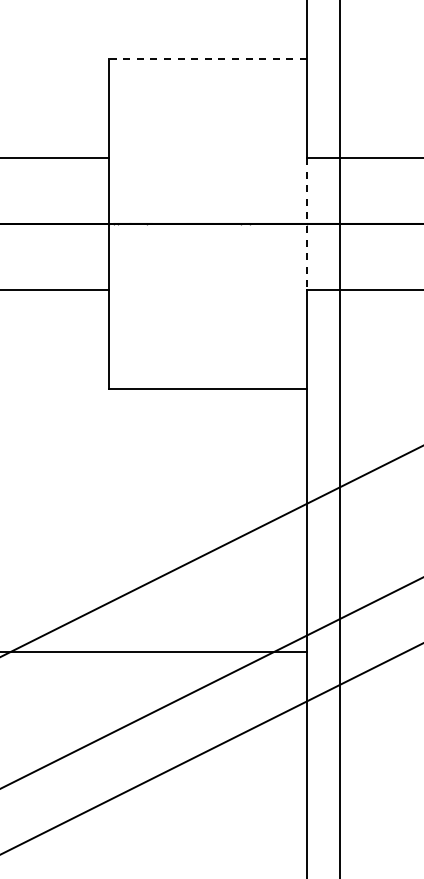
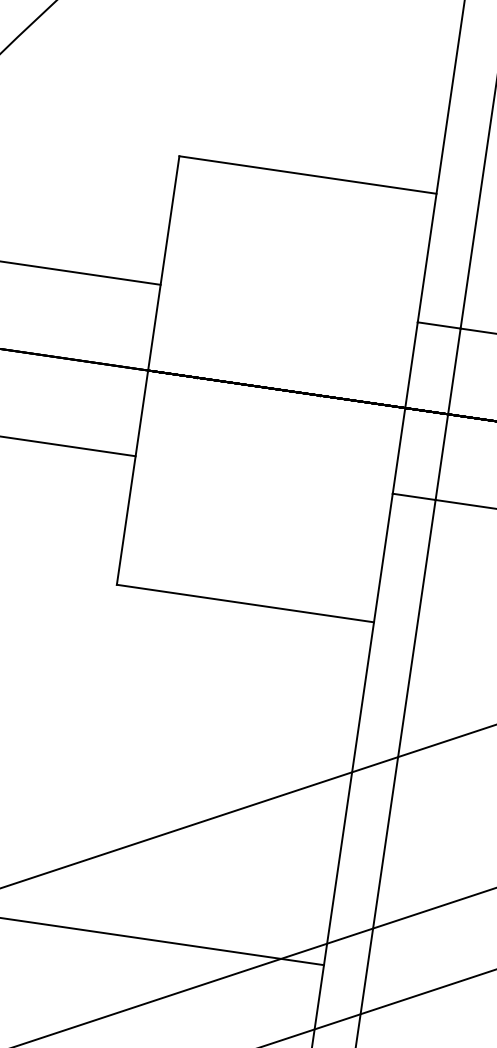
line: (208, 59) -> (308, 175), dashed -> solid
line: (306, 223) -> (404, 407), dashed -> solid

